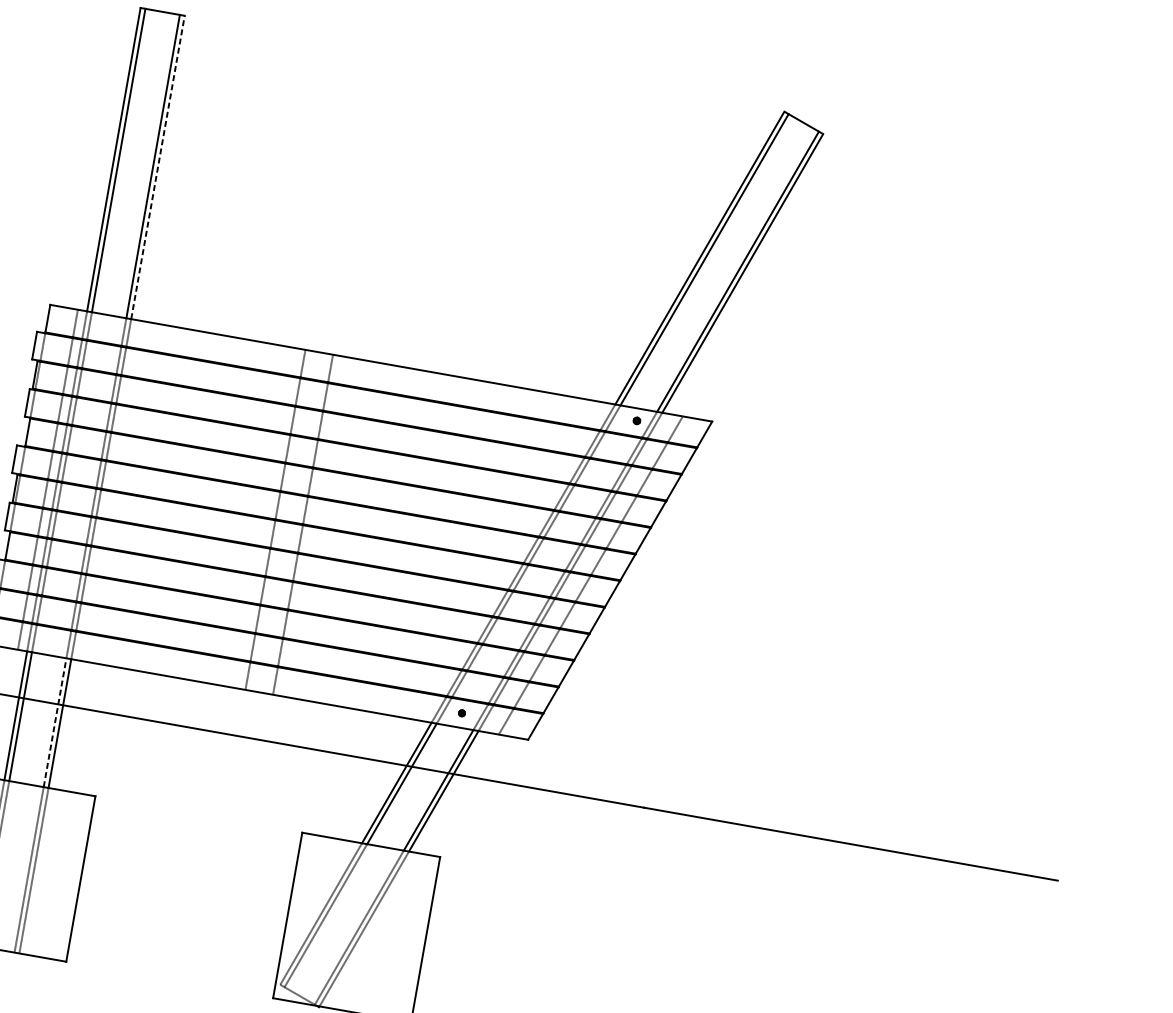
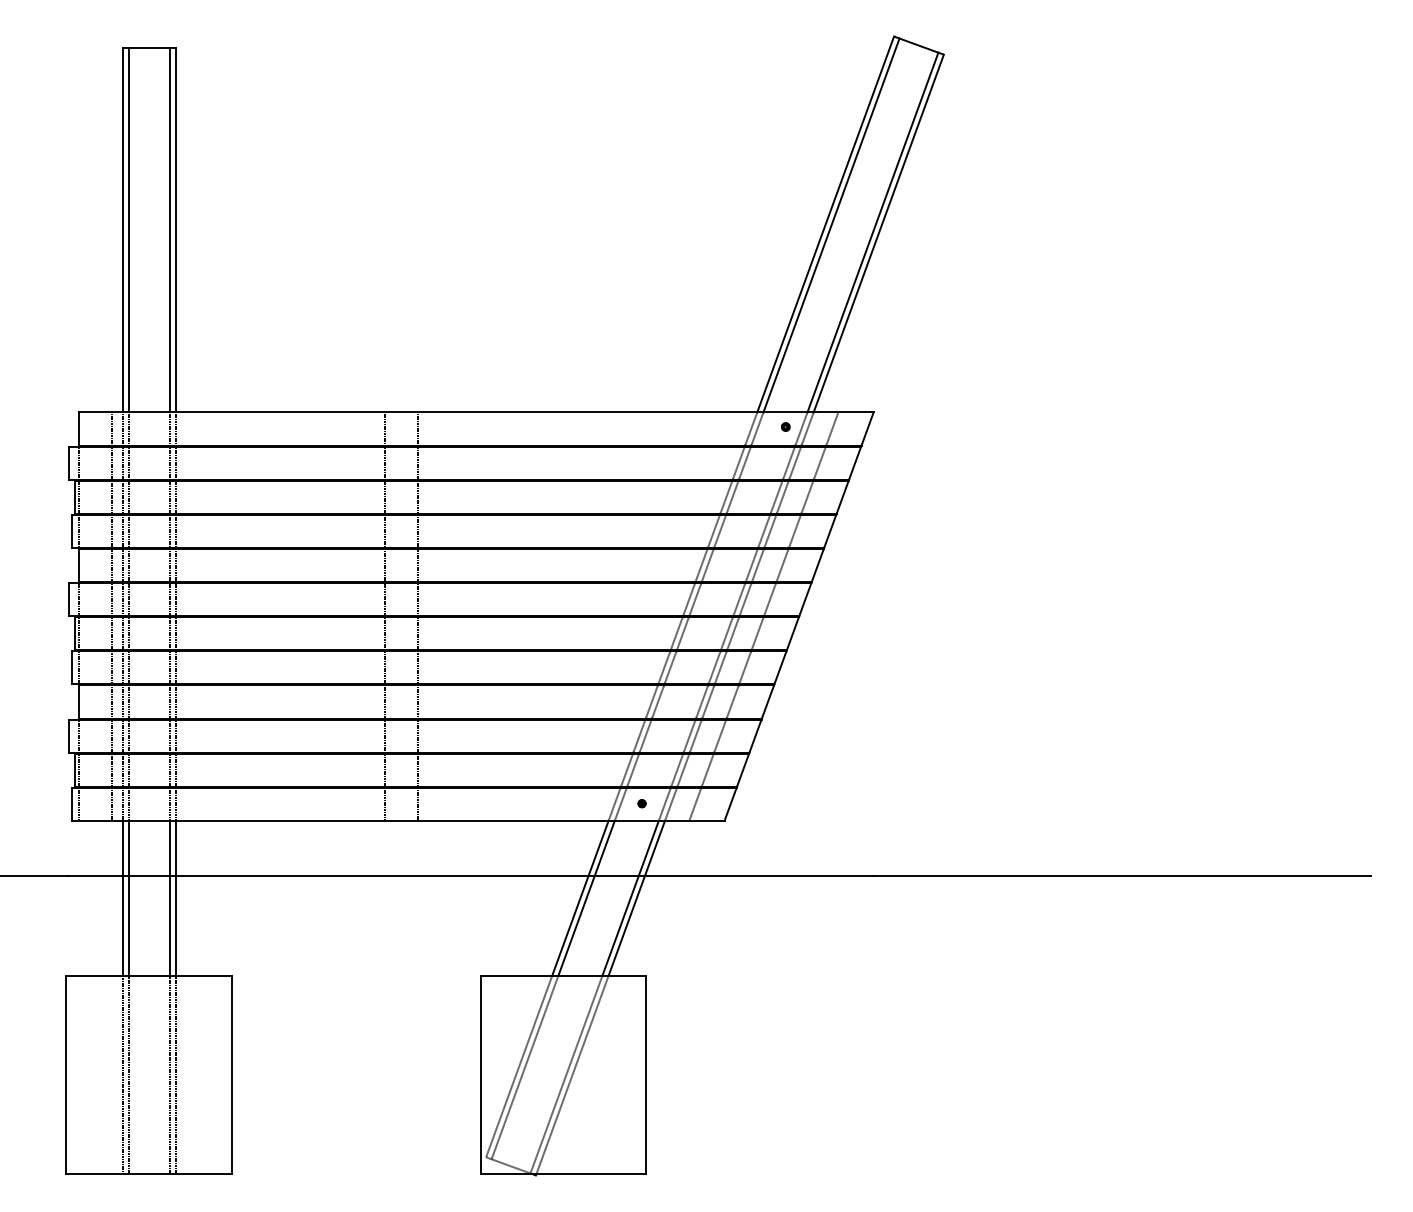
line: (157, 166) -> (175, 229), dashed -> solid
line: (54, 722) -> (169, 897), dashed -> solid

